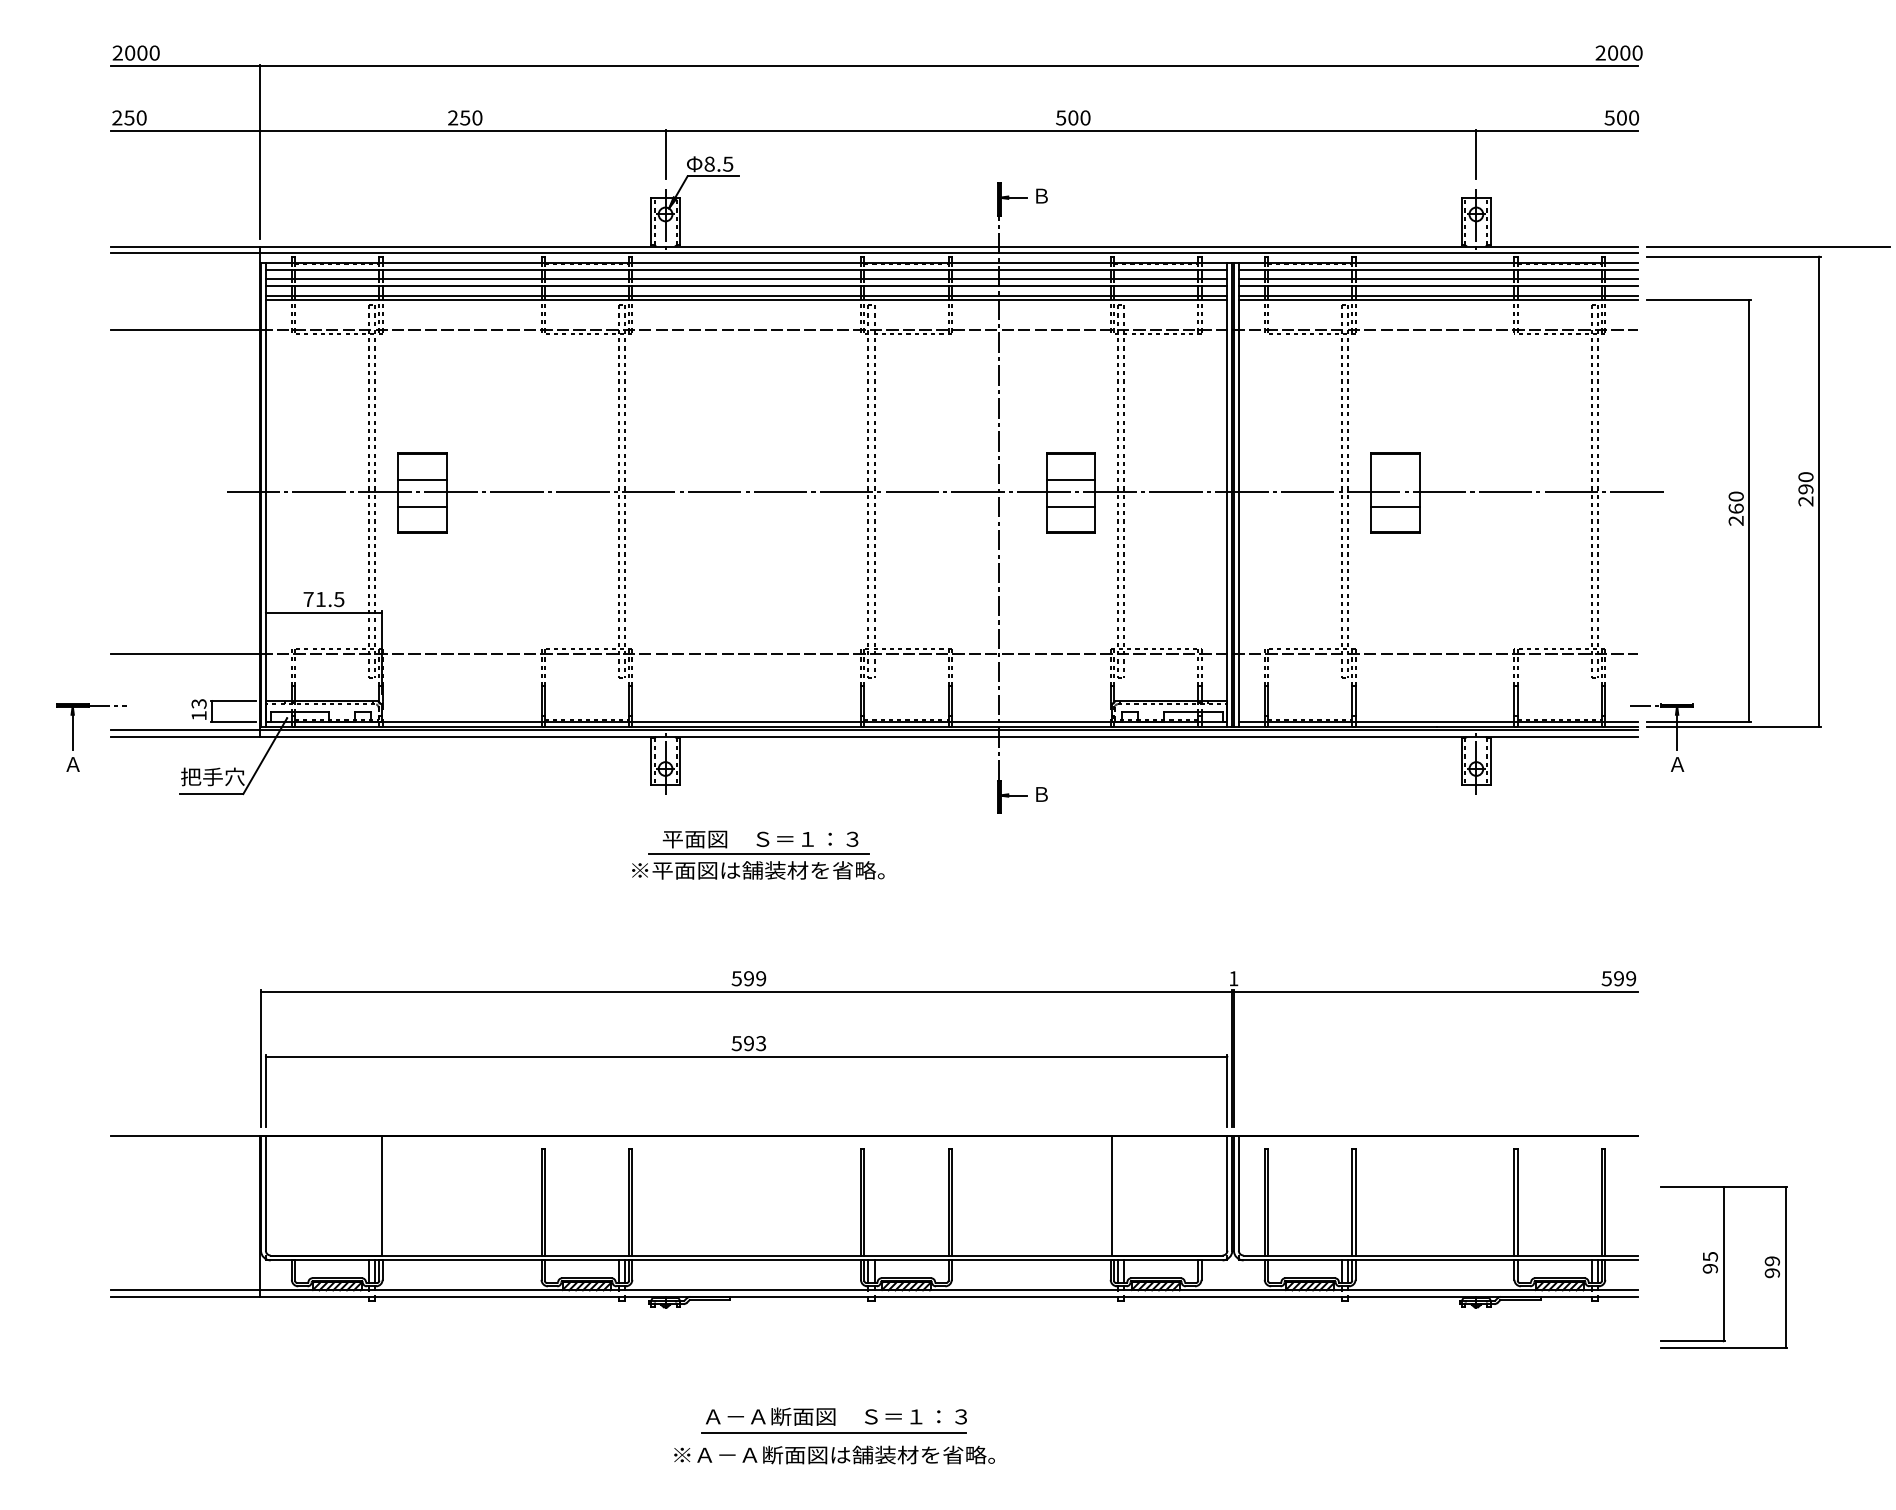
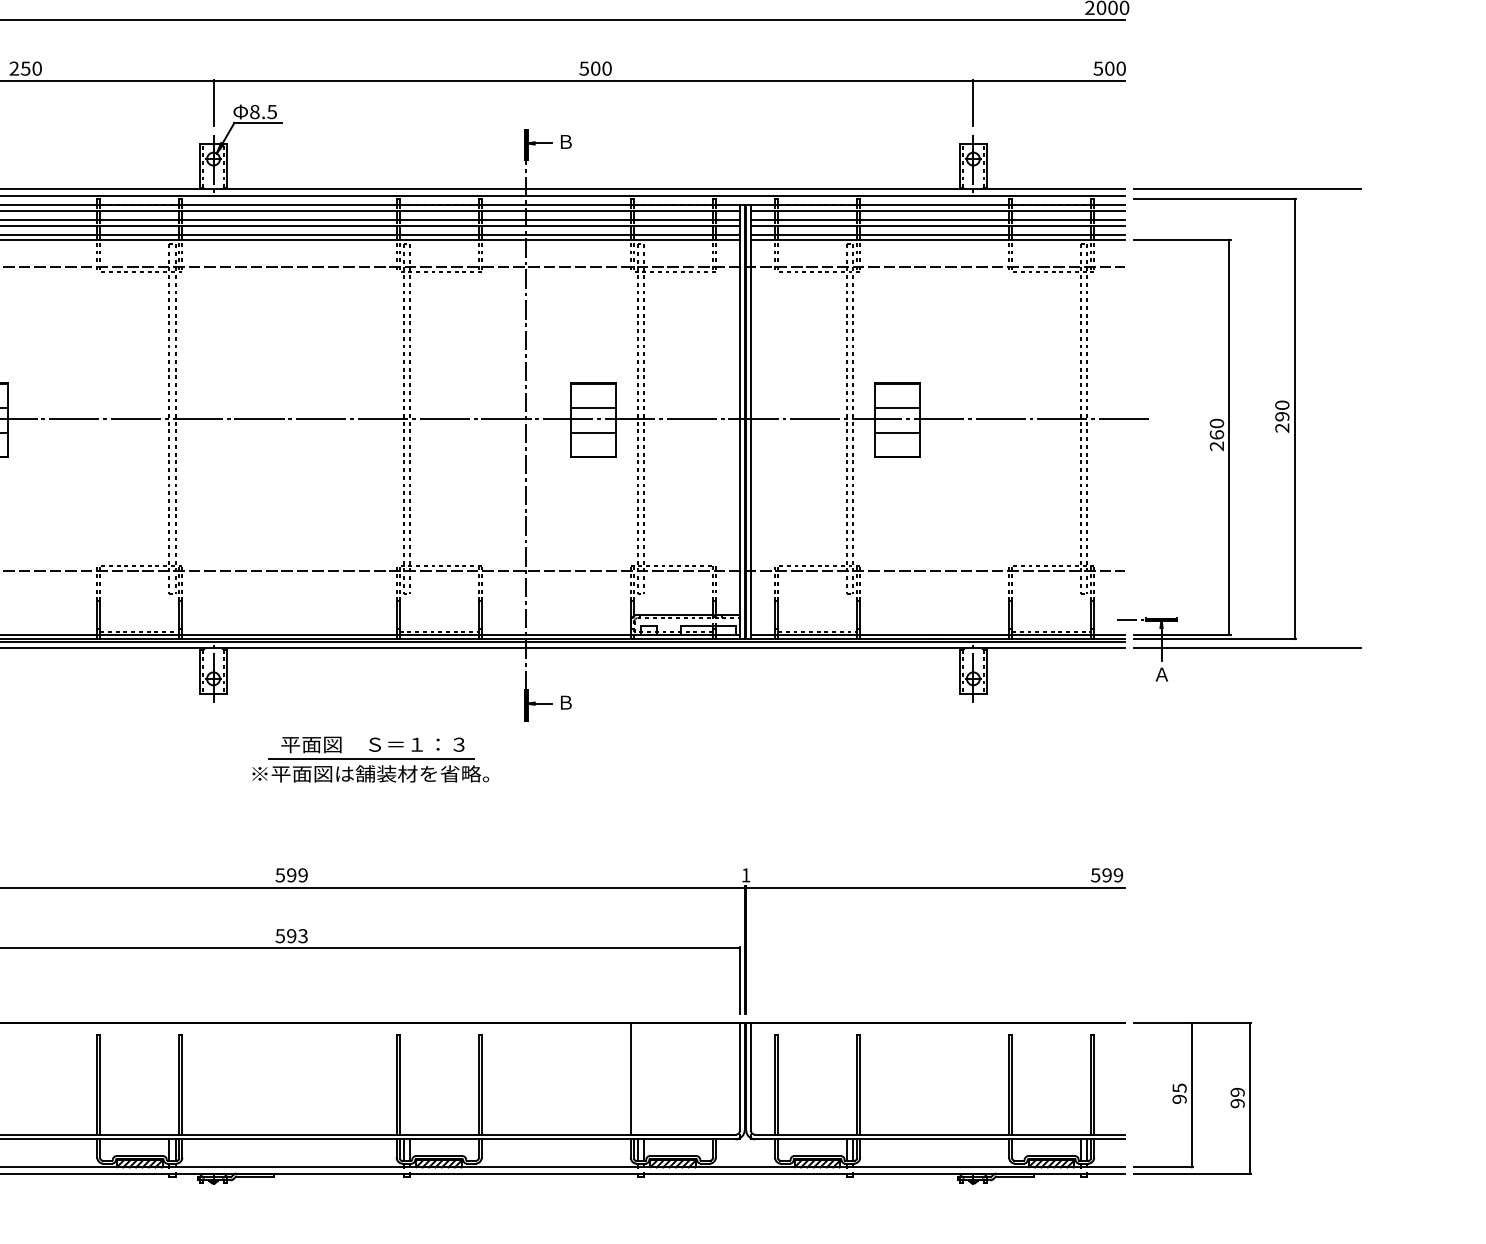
line: (1394, 479) -> (896, 407), added
line: (1768, 736) -> (1247, 648), added
part: (758, 854) -> (370, 758), moved
part: (1723, 1267) -> (1191, 1098), moved

